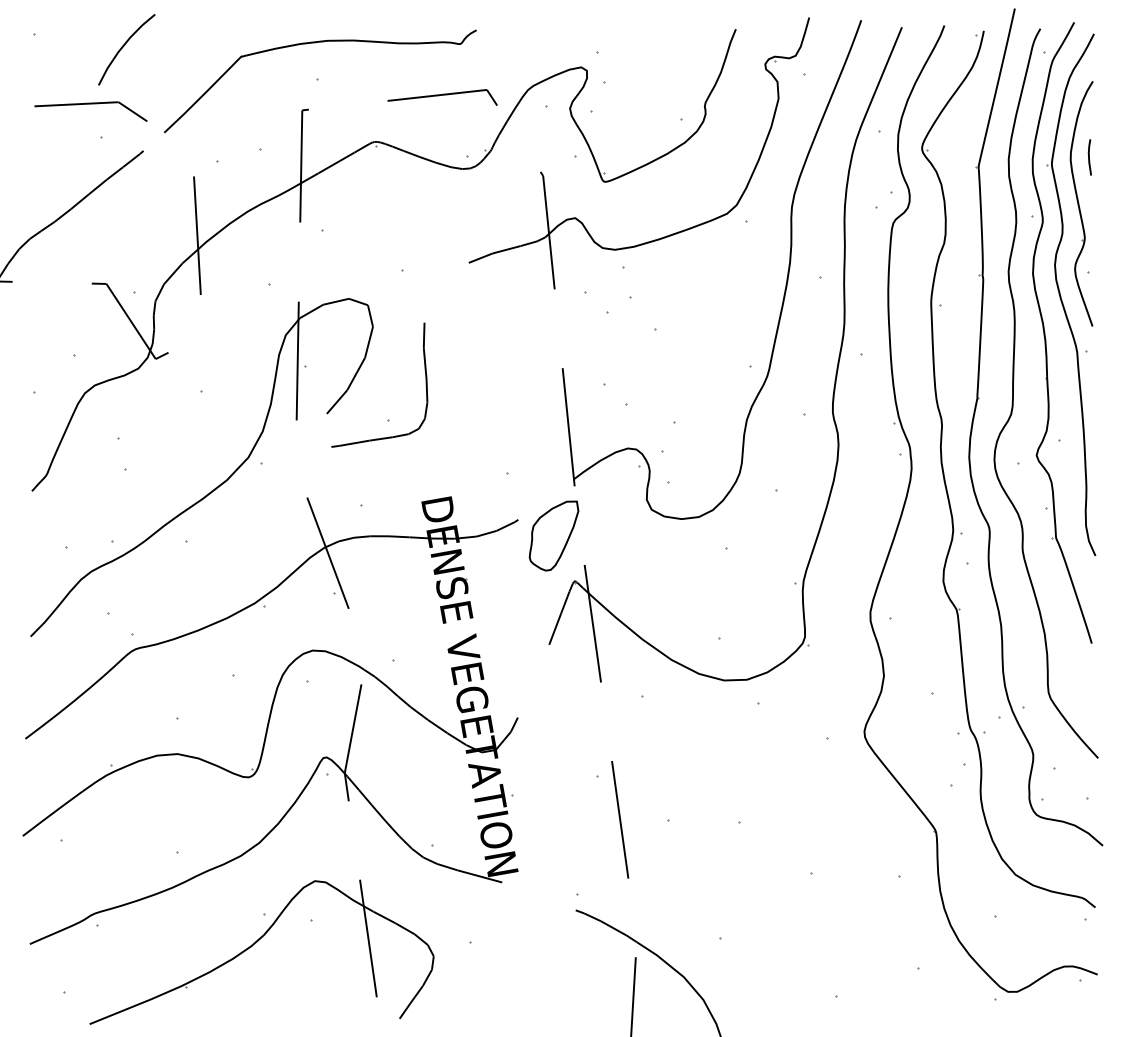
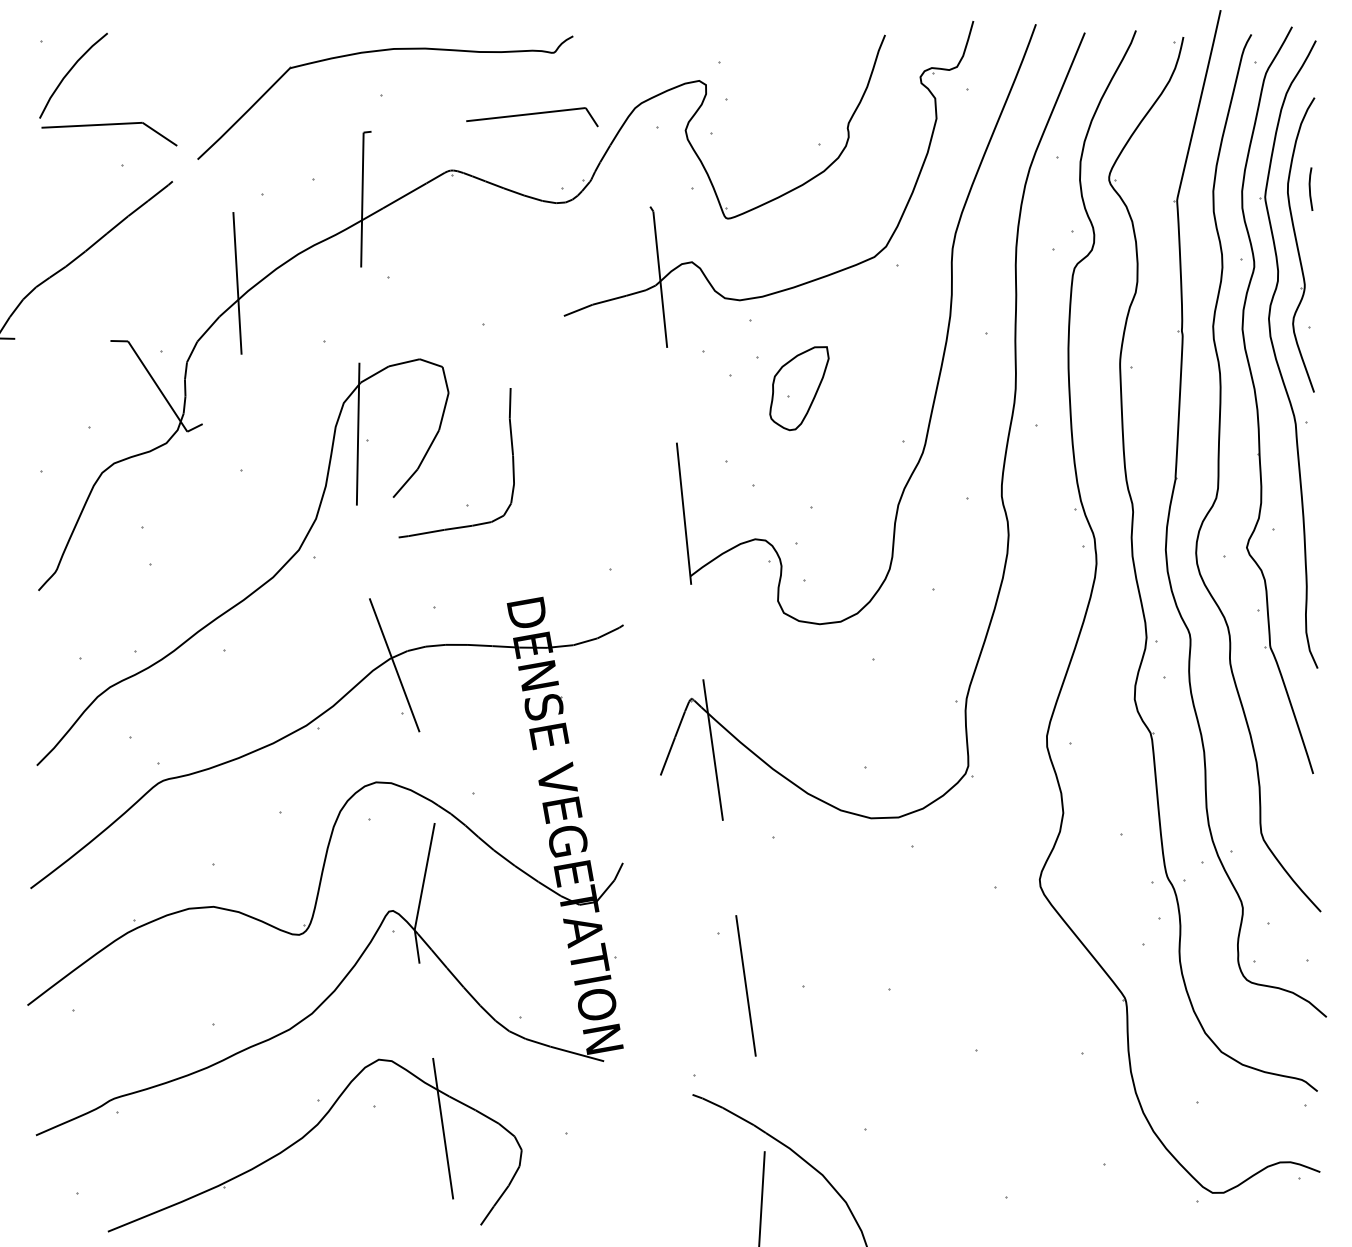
curve: (124, 46) -> (70, 71), moved
part: (554, 535) -> (799, 388), moved

